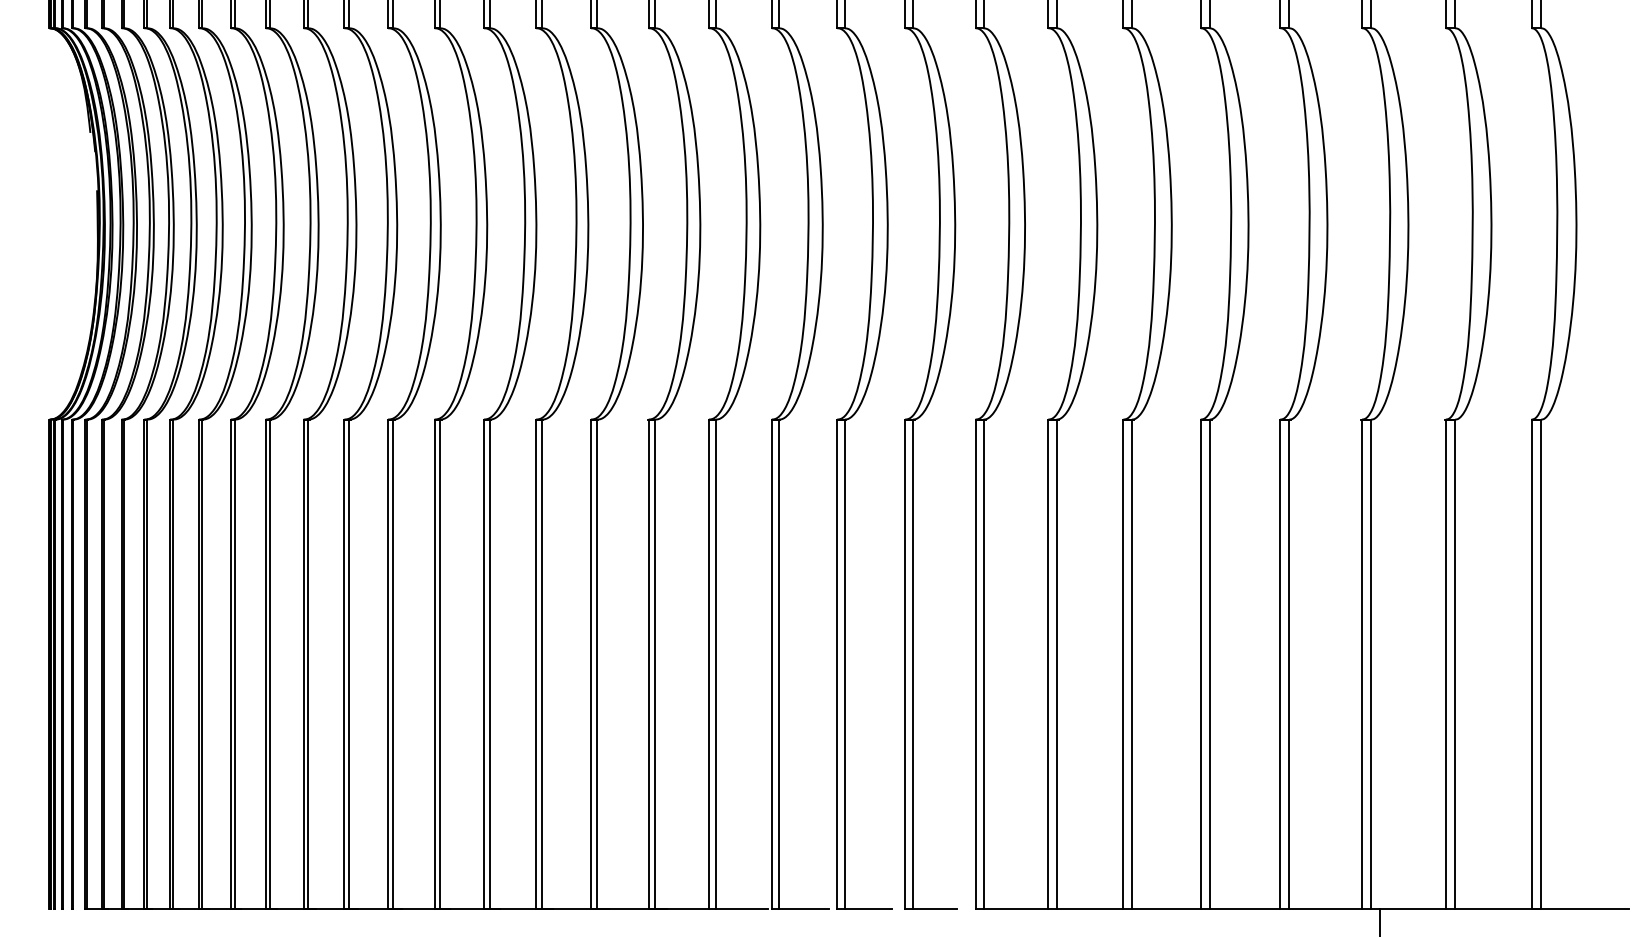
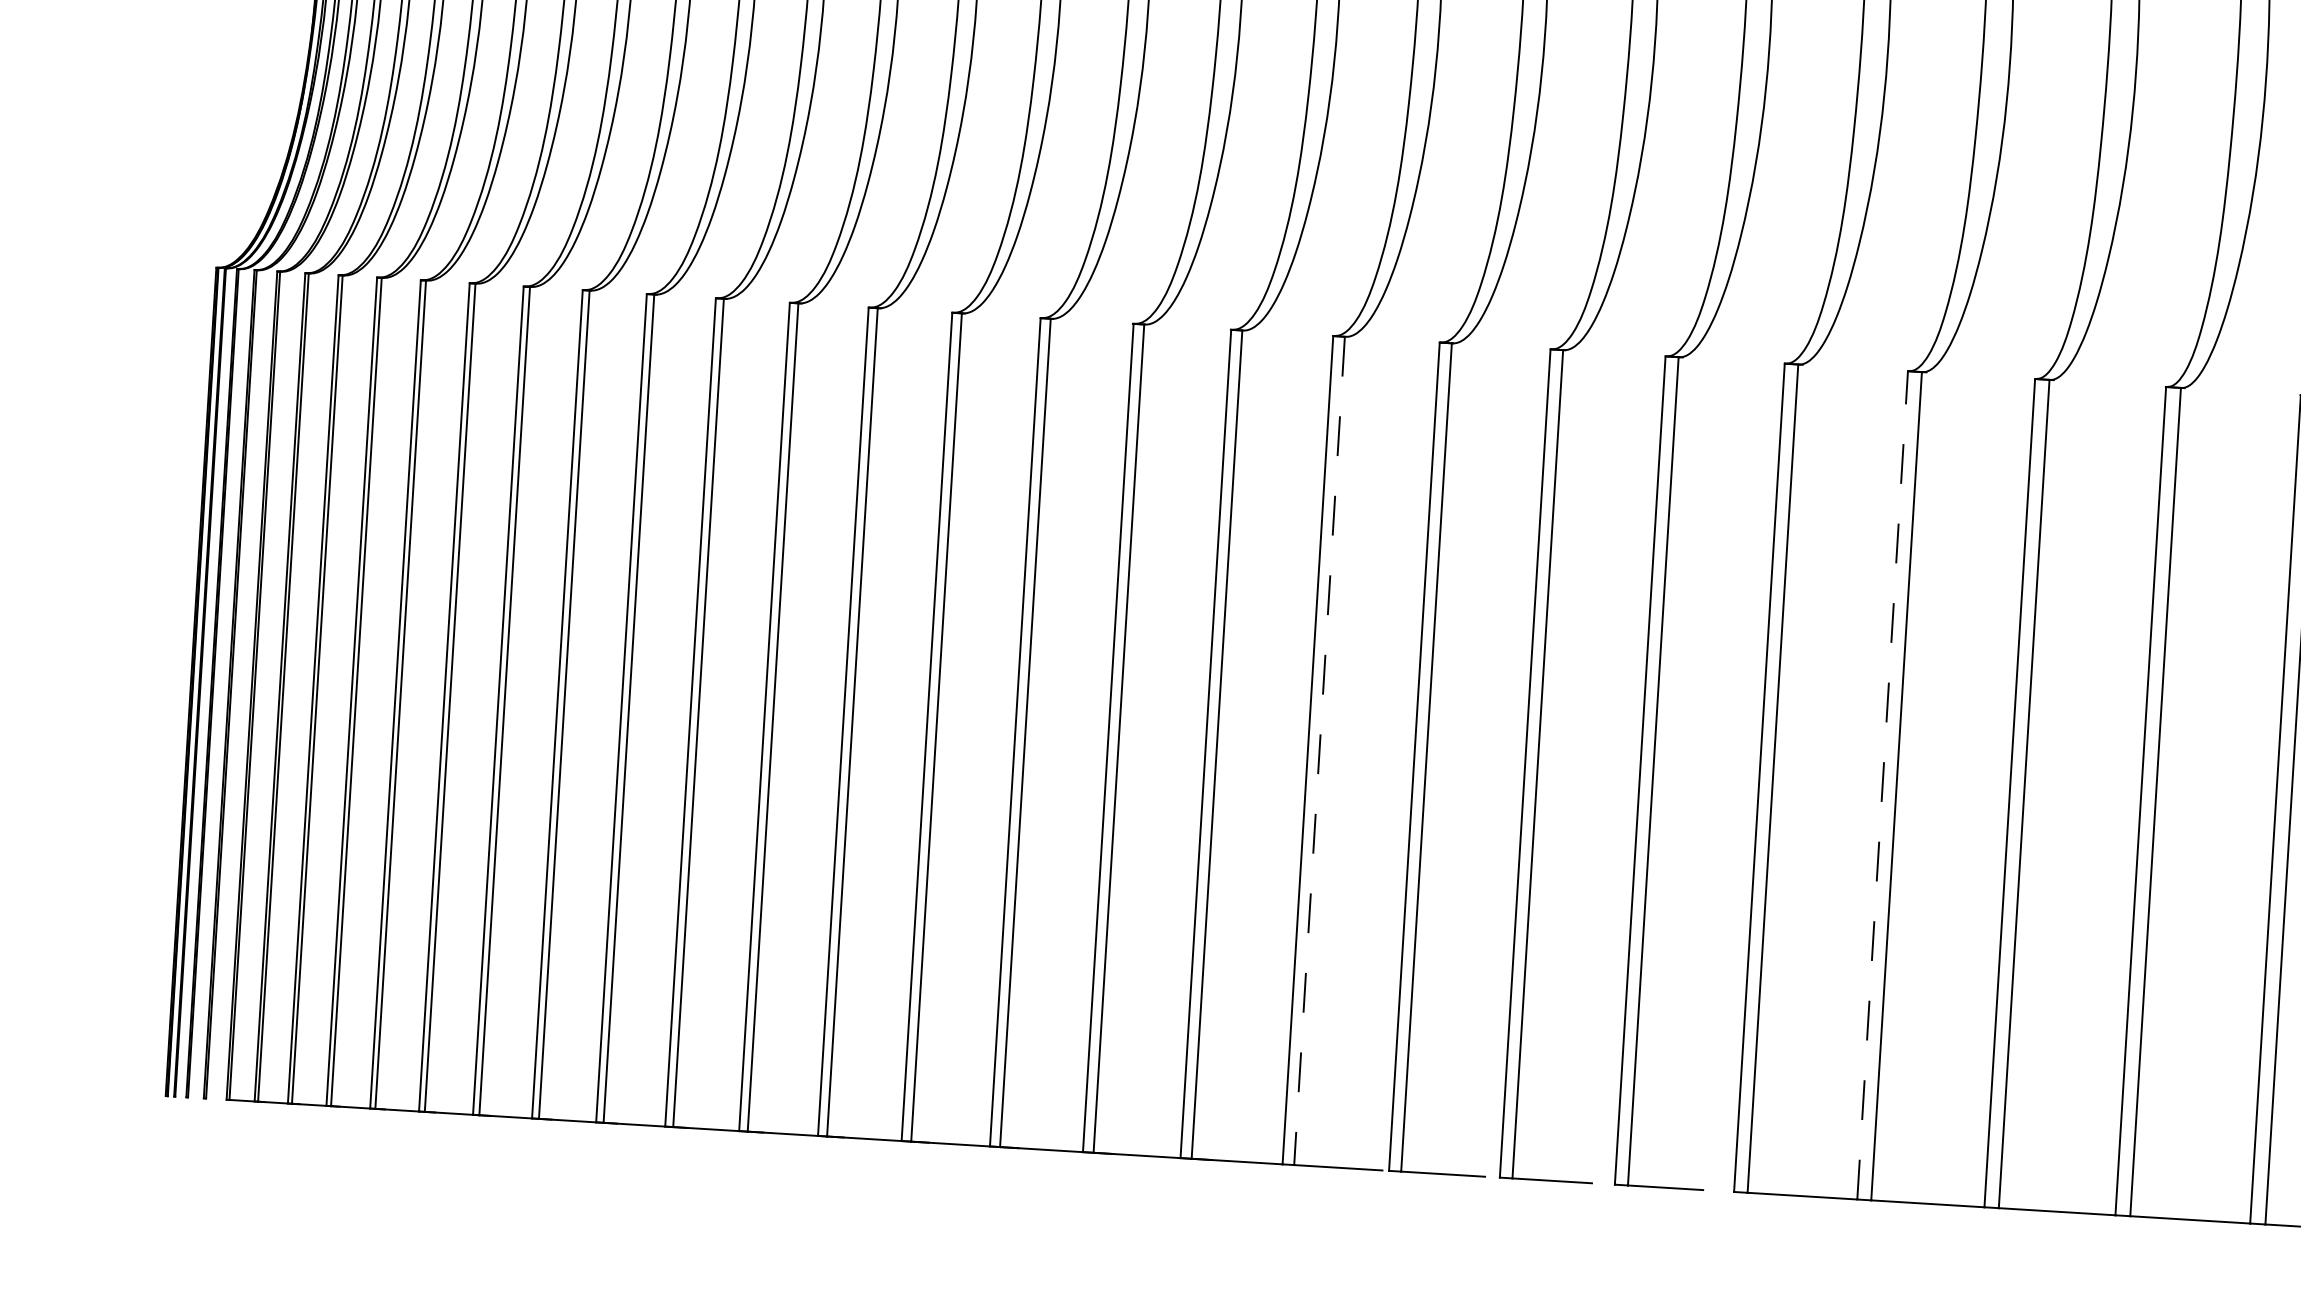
line: (715, 664) -> (1319, 751), solid -> dashed
line: (1048, 664) -> (1882, 786), solid -> dashed

